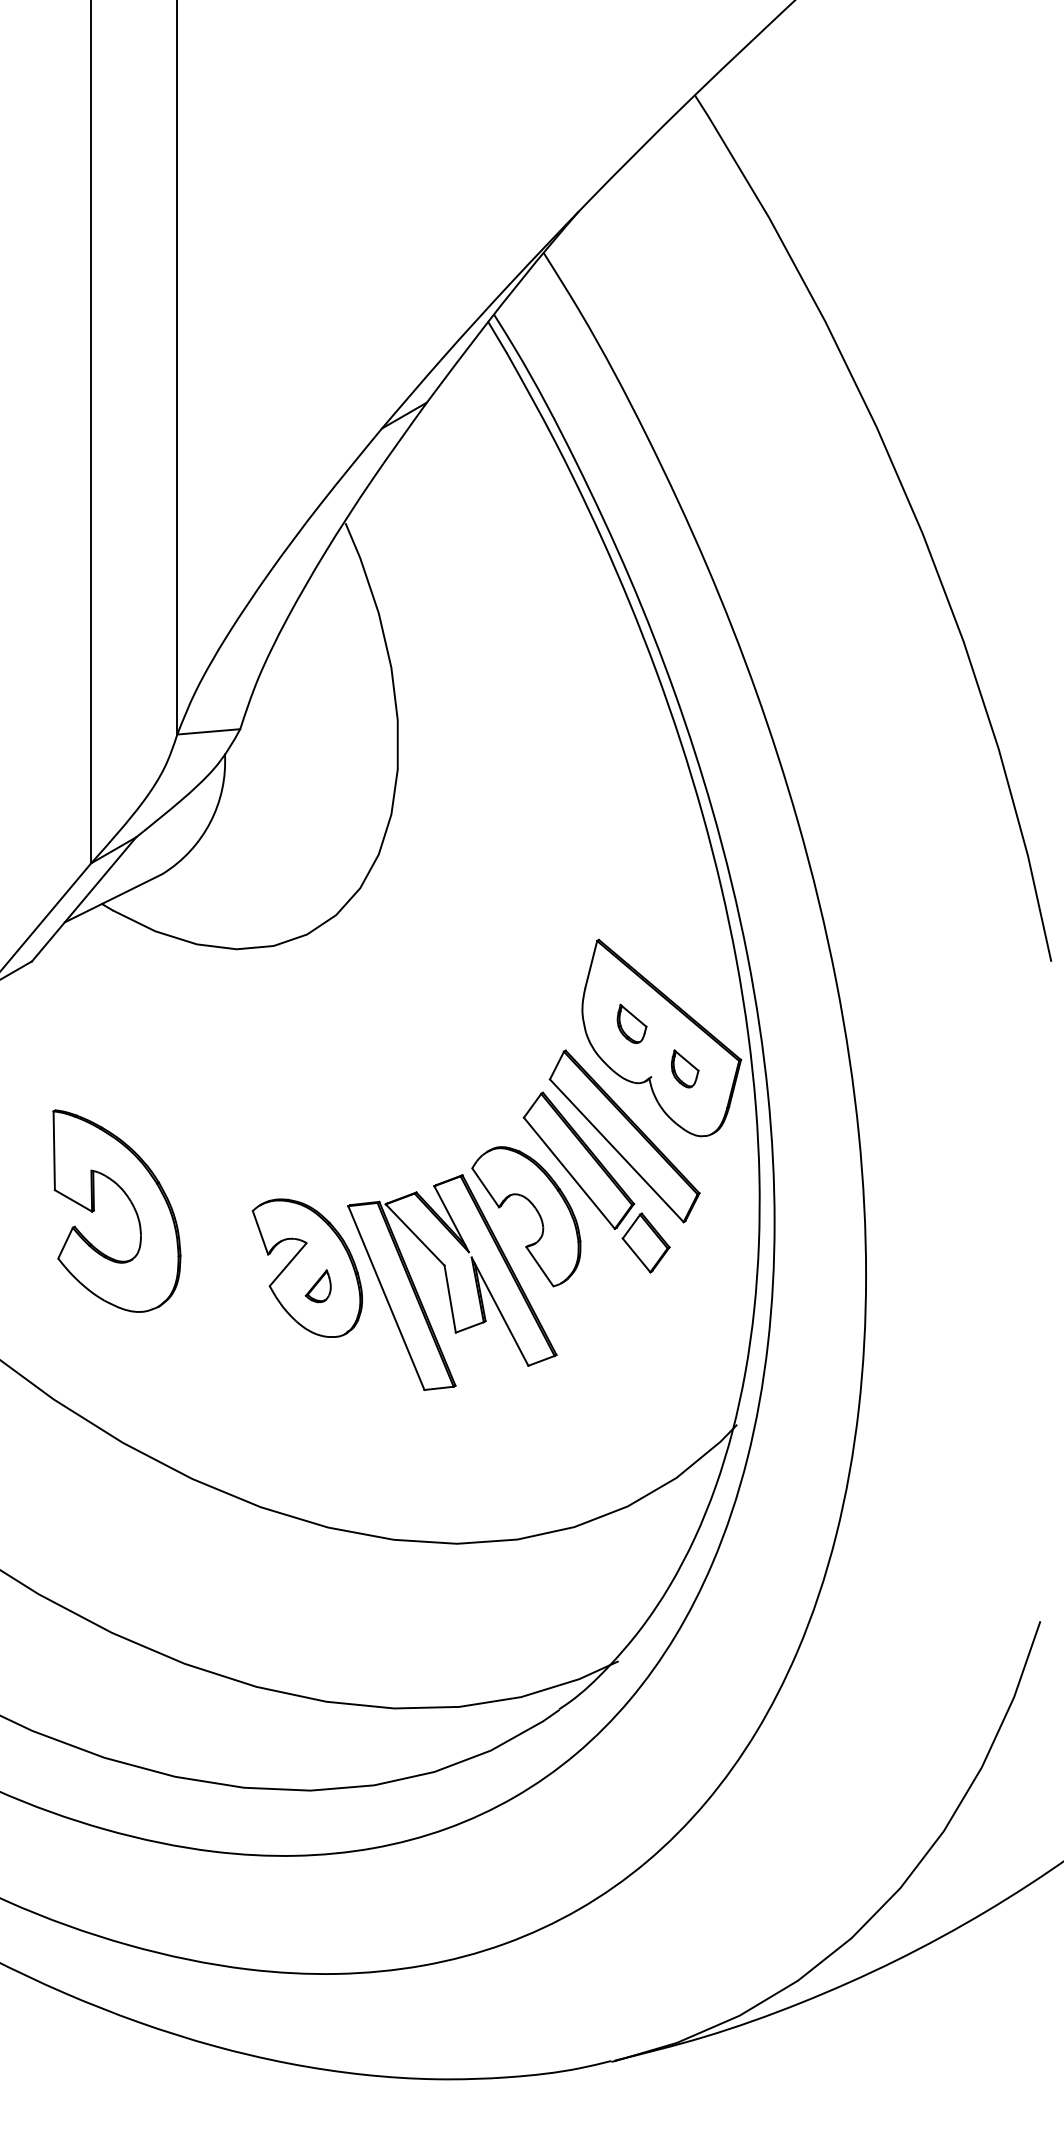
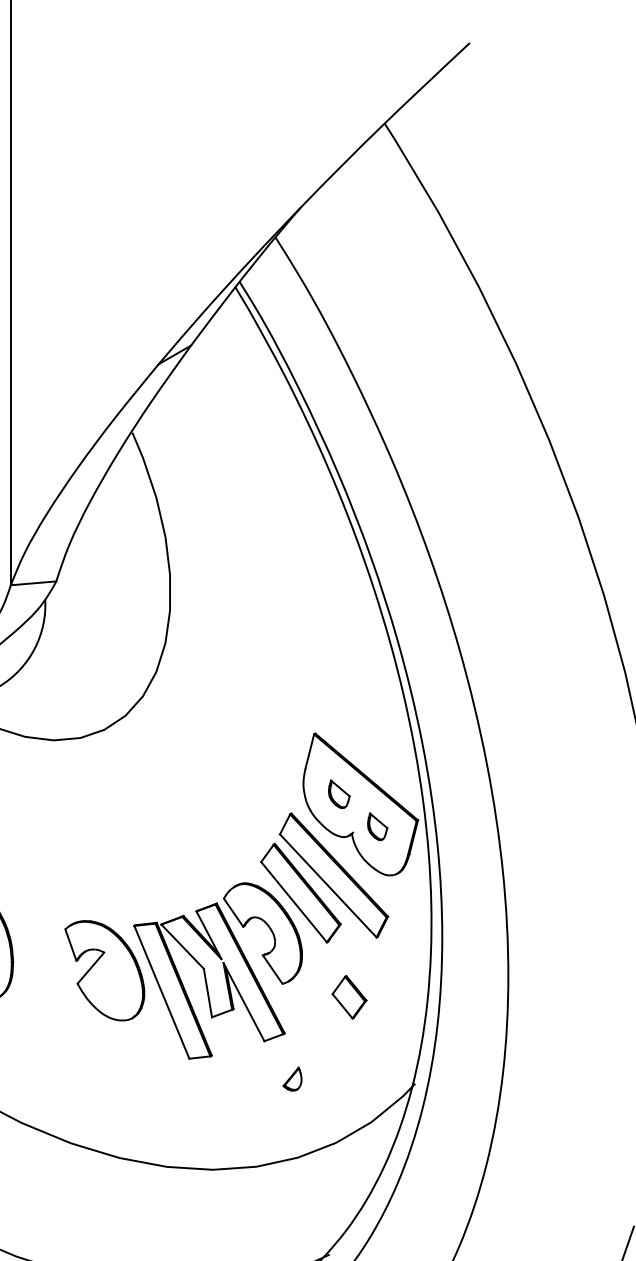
part: (645, 1242) -> (349, 996), moved
part: (317, 1286) -> (291, 1079), moved

